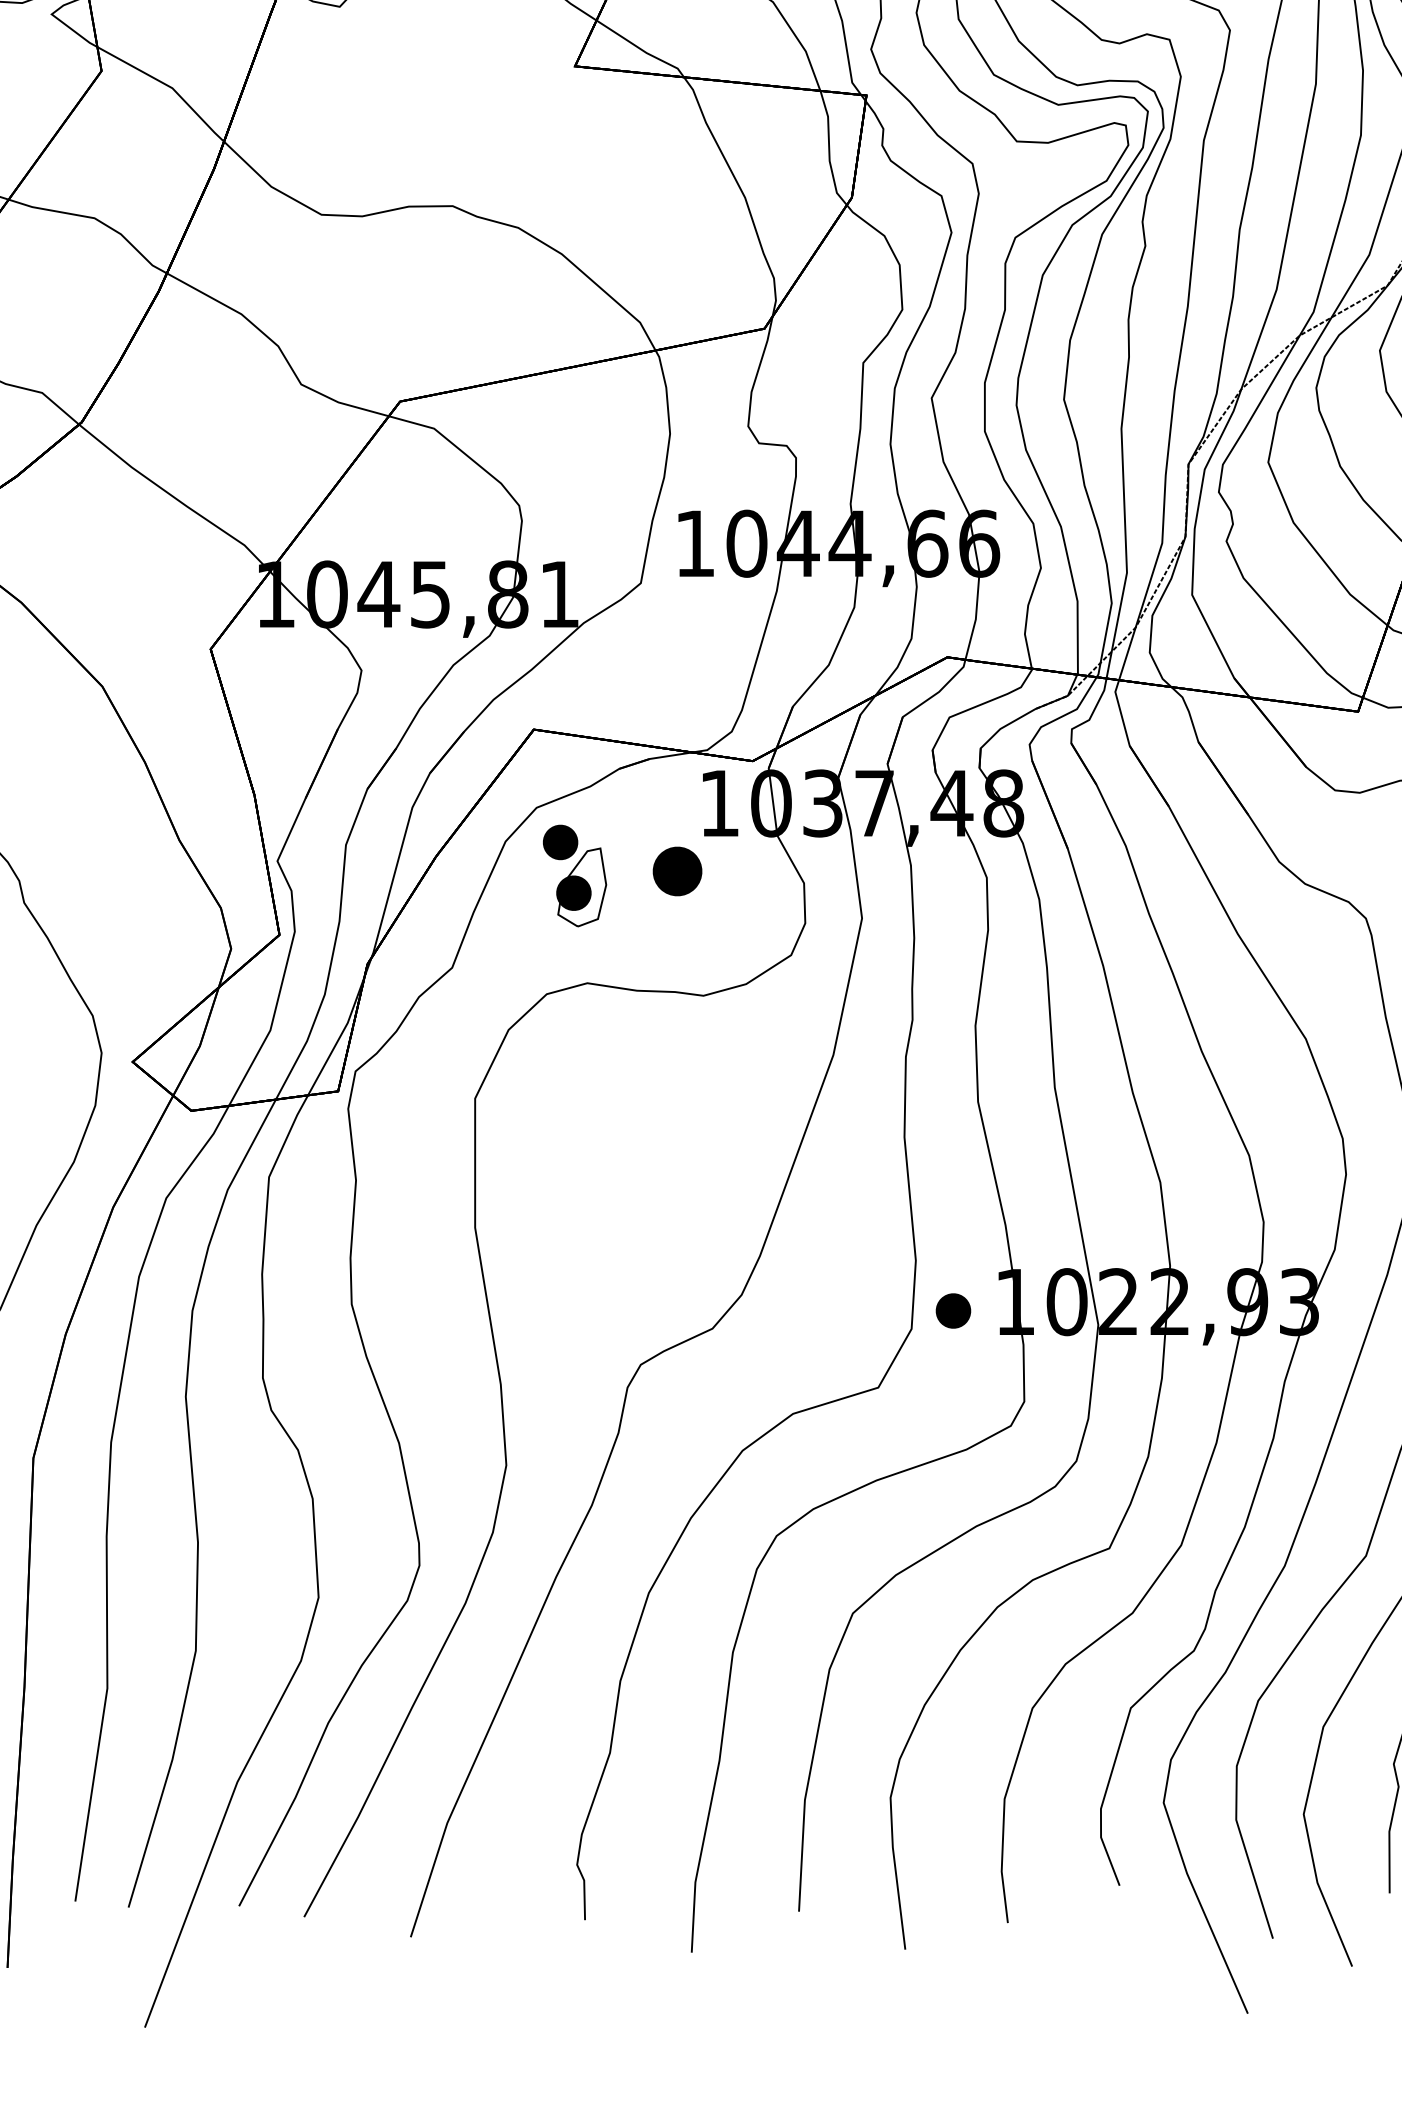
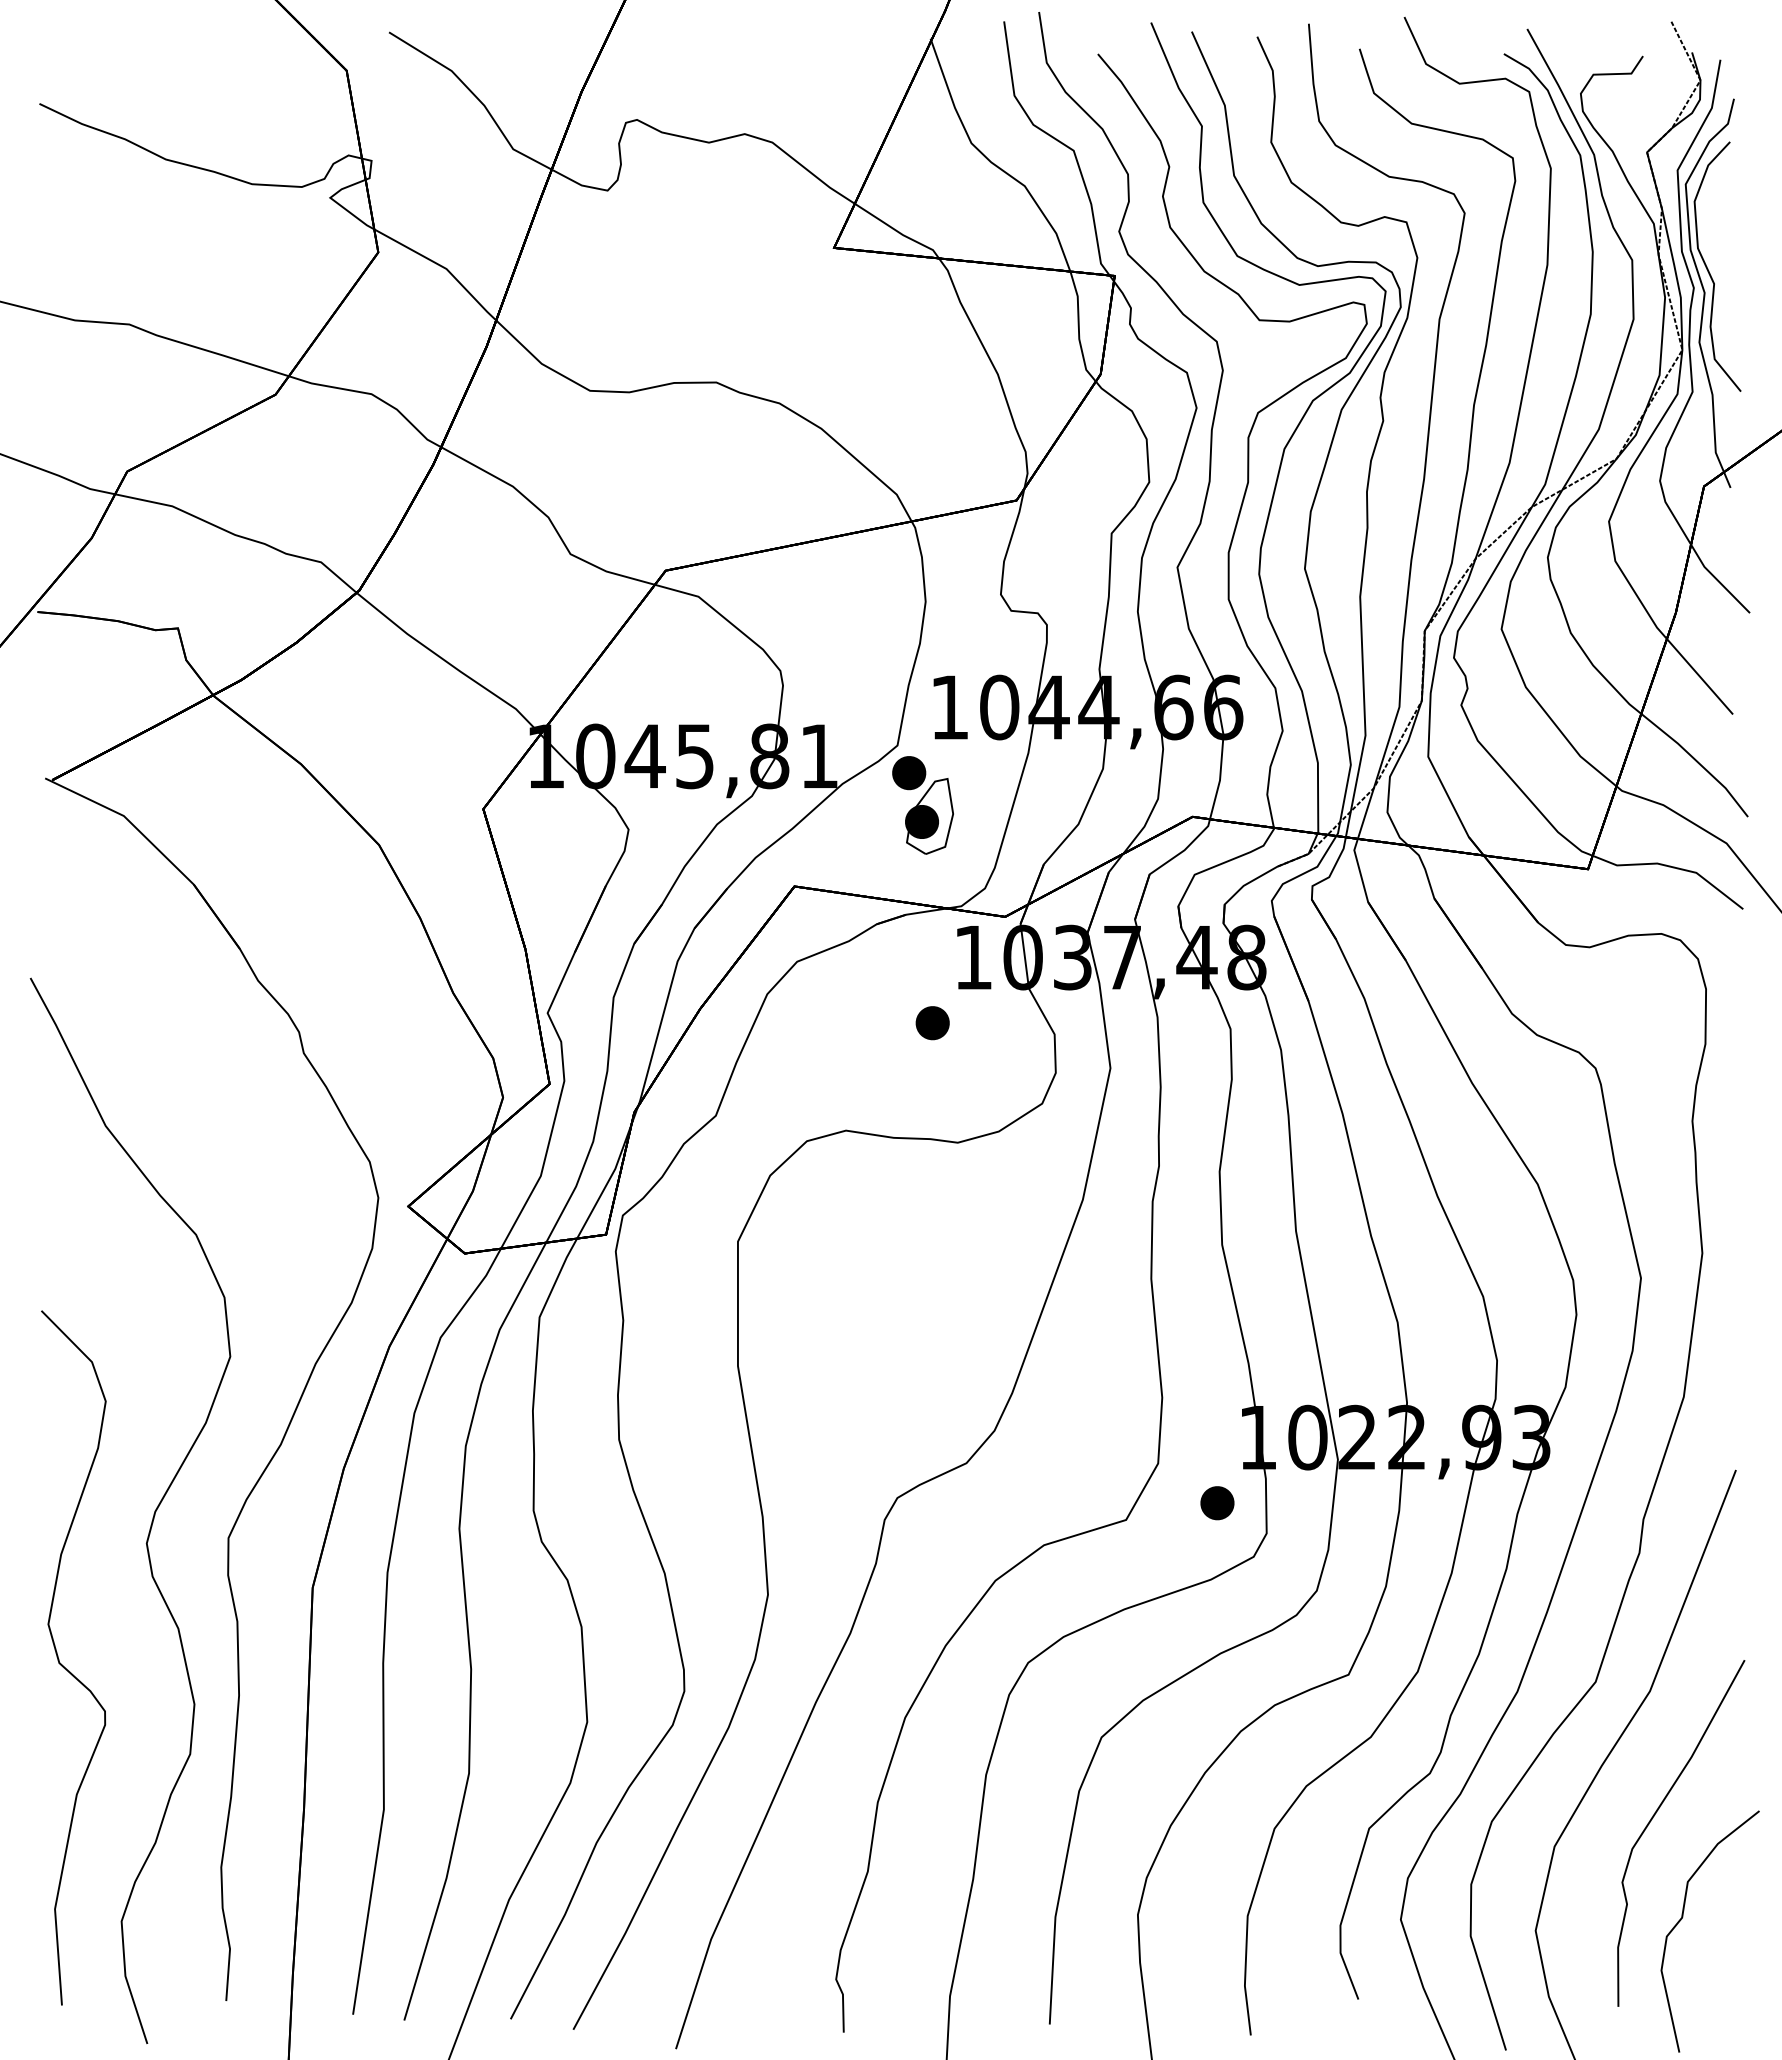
part: (677, 871) -> (932, 1023), size x0.71
part: (574, 876) -> (922, 805), moved
part: (953, 1311) -> (1217, 1503), moved

